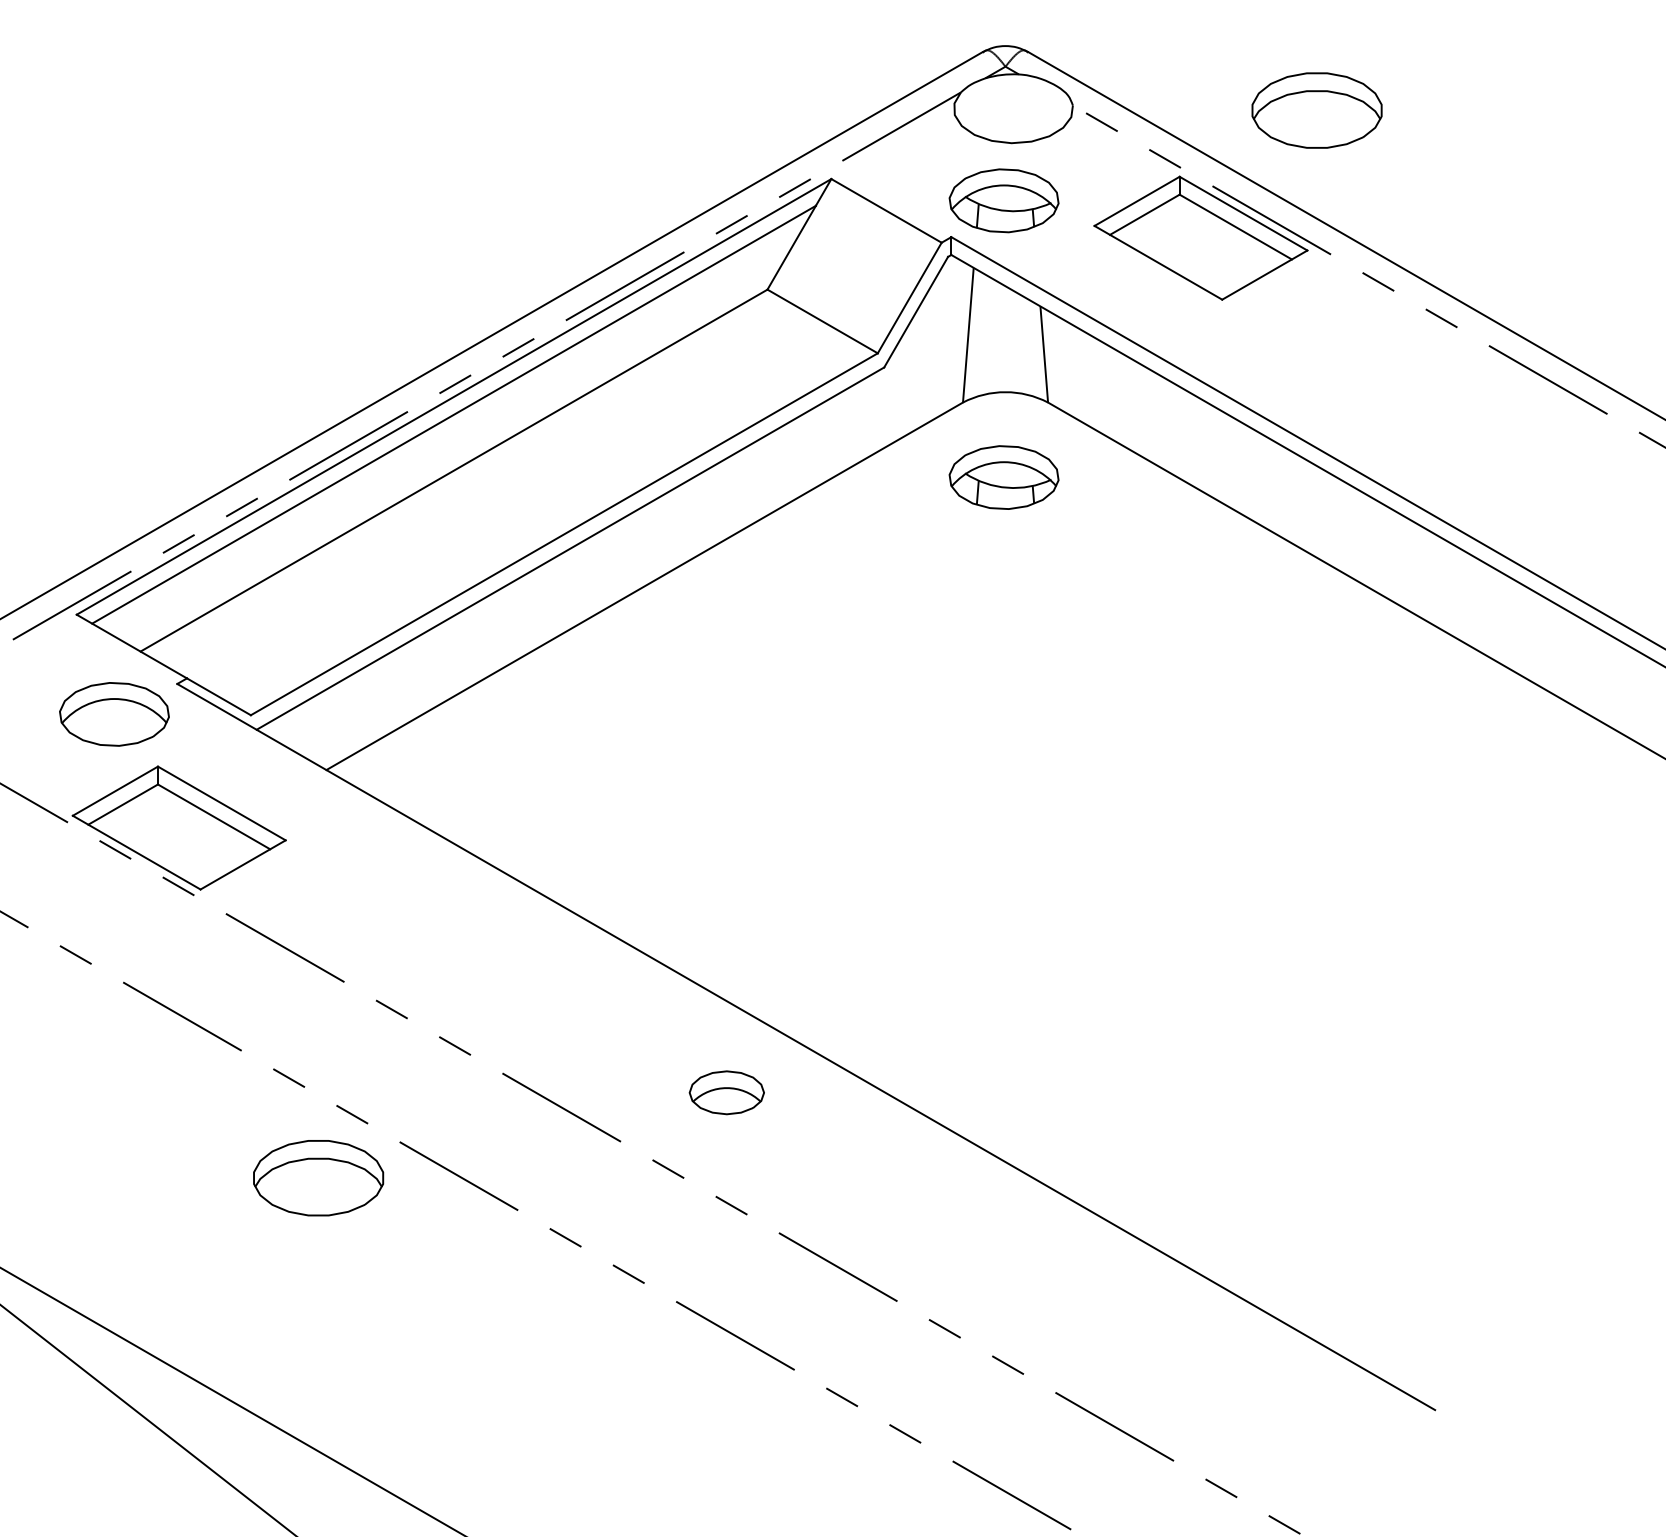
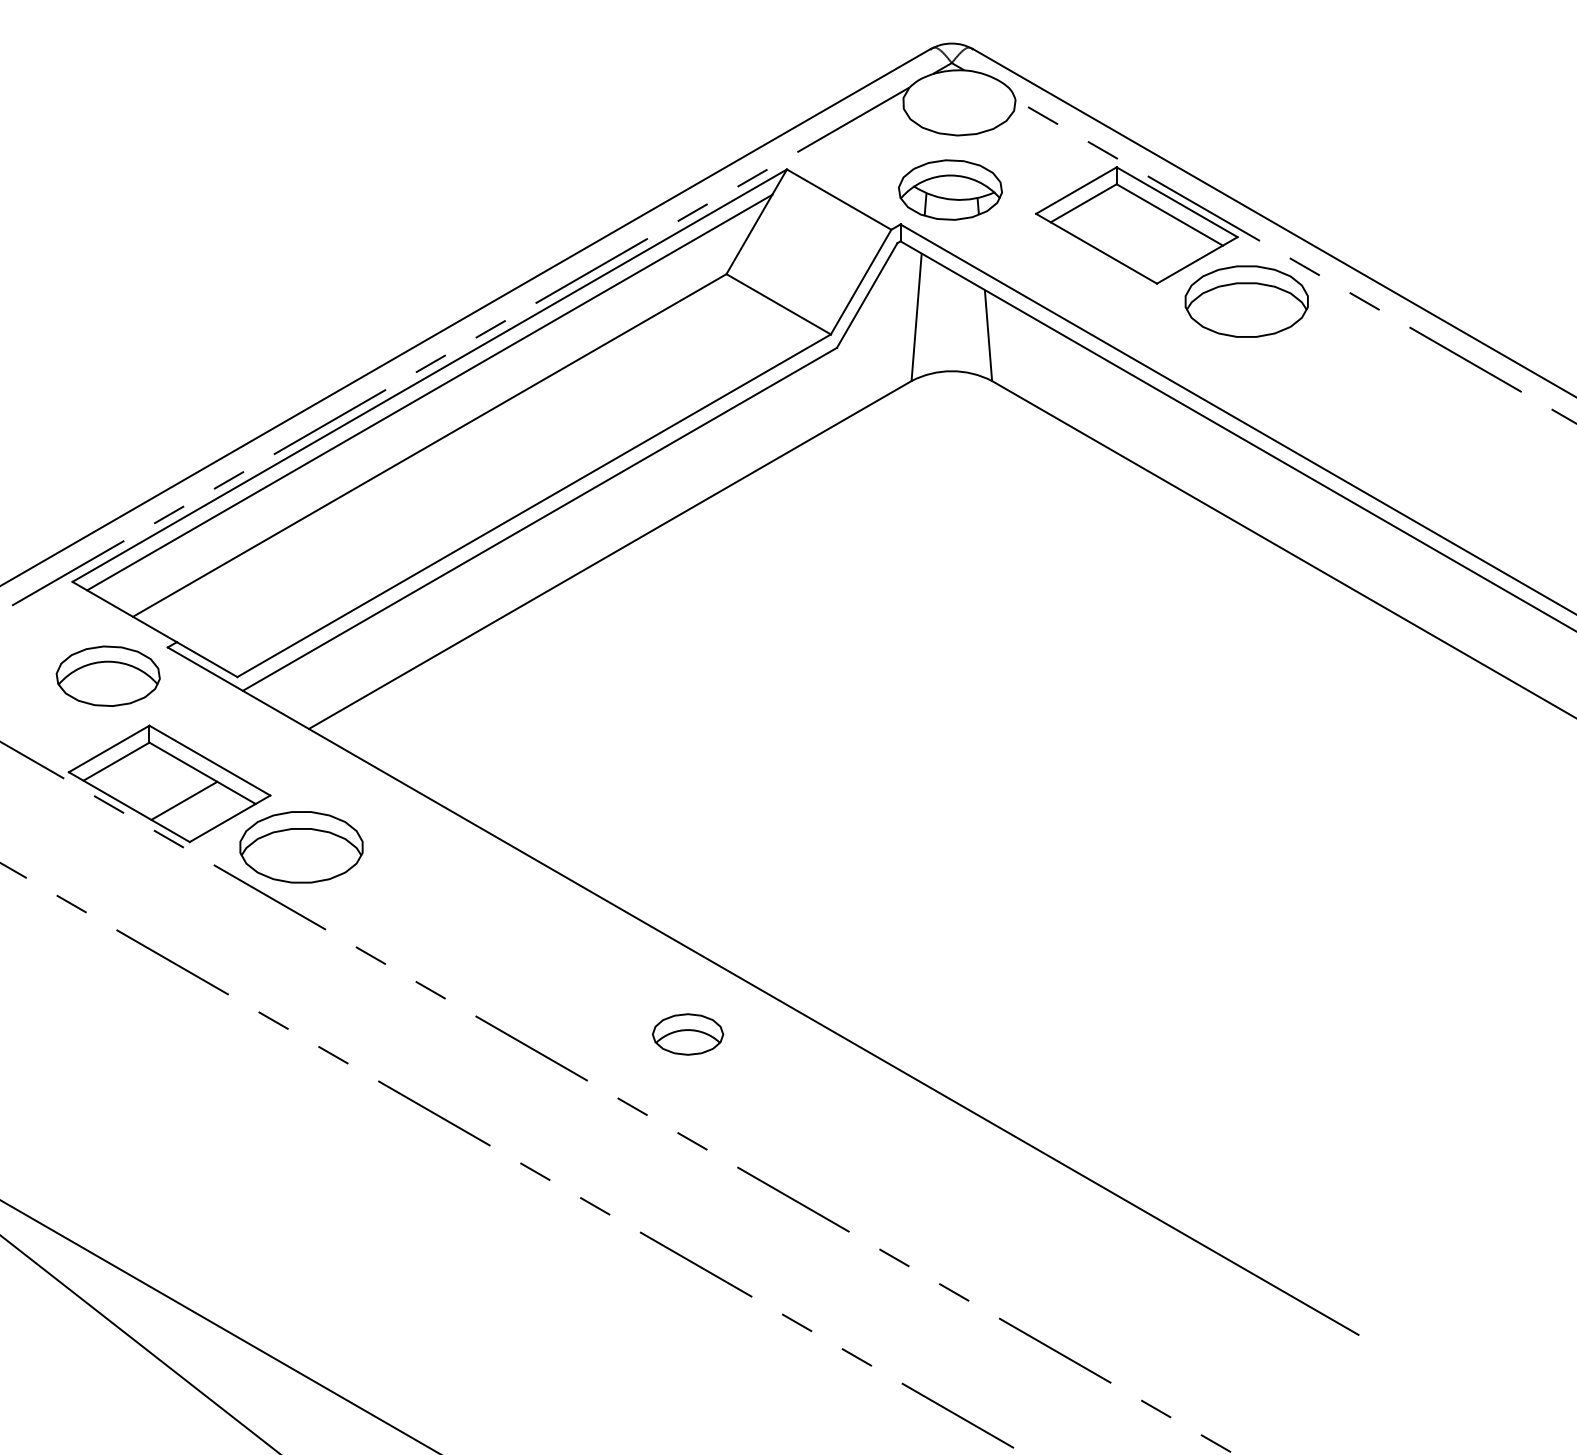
part: (1316, 110) -> (1246, 301), moved
part: (1004, 476) -> (950, 451), removed
line: (194, 845) -> (184, 800), added
part: (318, 1178) -> (301, 847), moved

